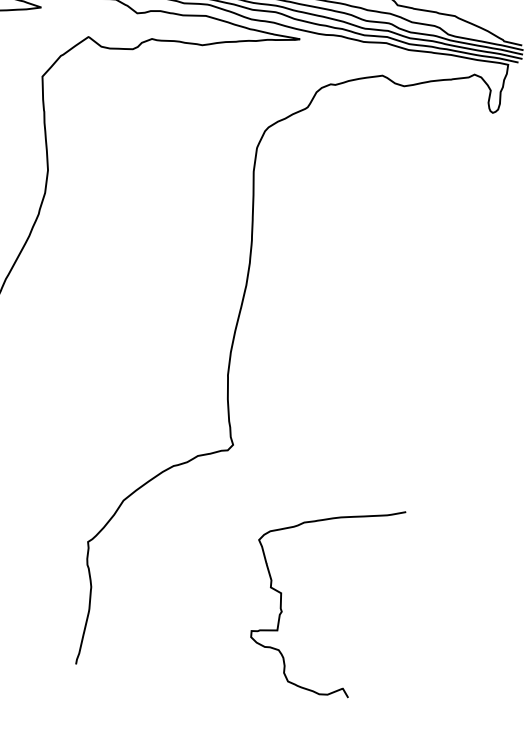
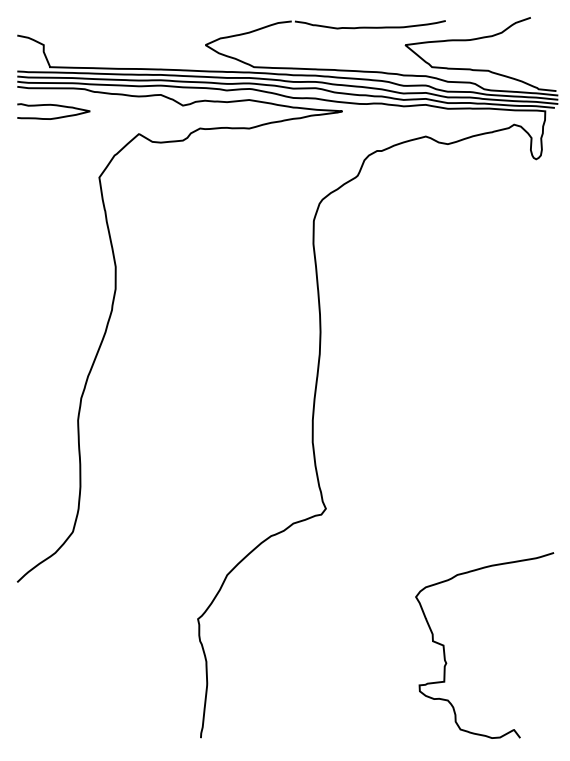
curve: (282, 600) -> (445, 652), moved

